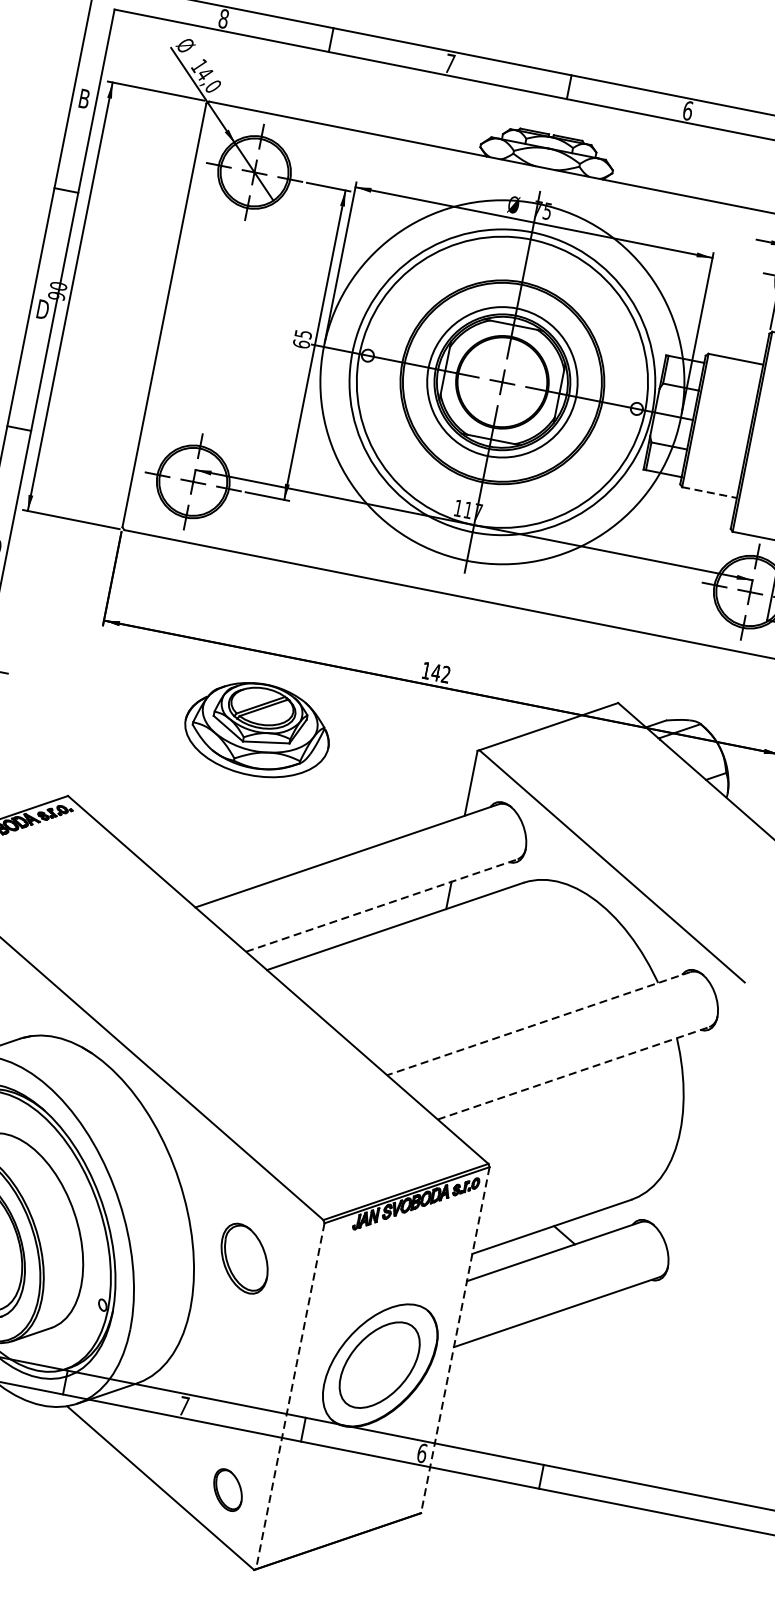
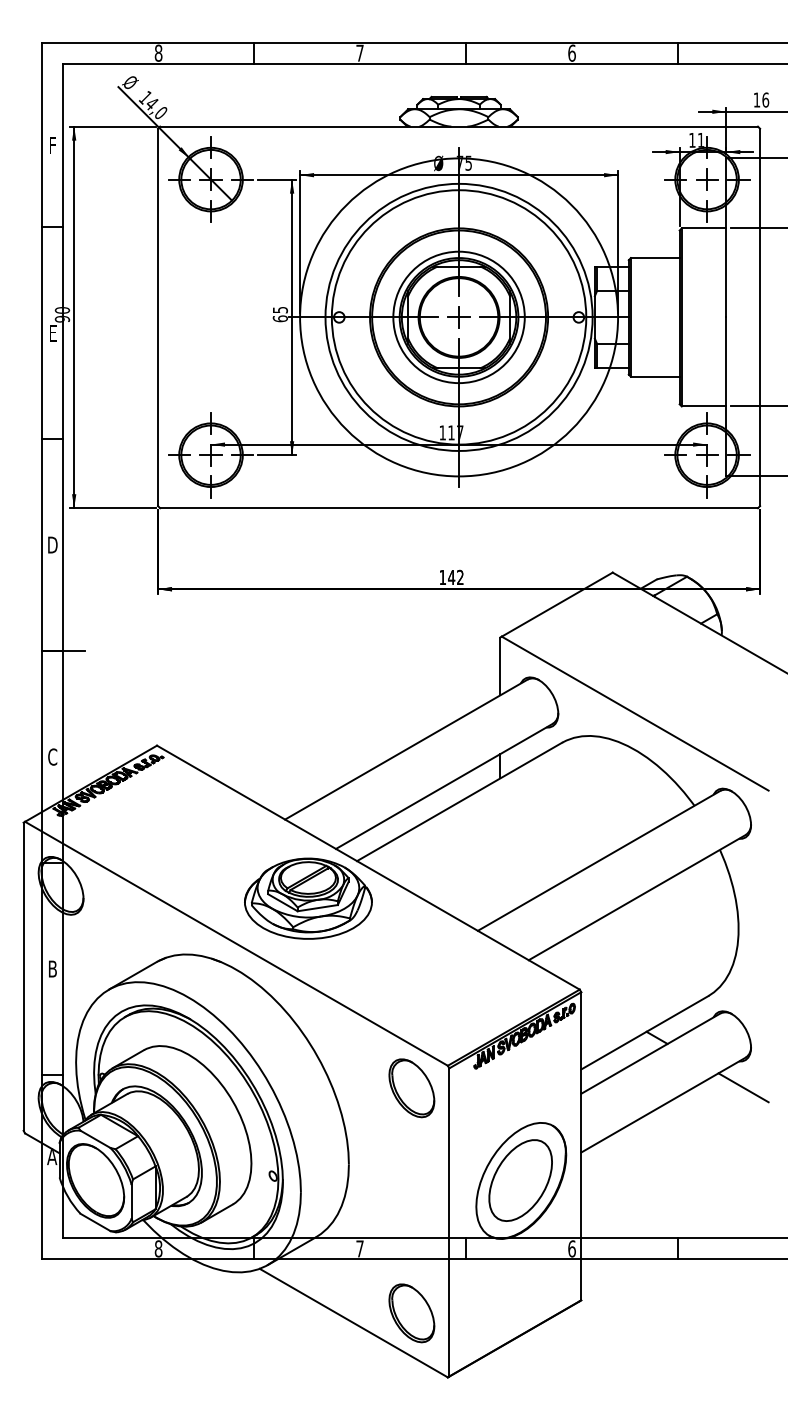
text: (84, 98) -> (52, 145), B -> F
text: (42, 308) -> (52, 332), D -> E
line: (709, 492) -> (655, 376), dashed -> solid
part: (257, 729) -> (308, 898), moved
line: (381, 905) -> (444, 786), dashed -> solid
line: (538, 1024) -> (598, 861), dashed -> solid
line: (573, 1073) -> (637, 897), dashed -> solid
part: (244, 1258) -> (411, 1088), moved
line: (650, 1310) -> (743, 1087), added
line: (455, 1340) -> (581, 1146), dashed -> solid
line: (290, 1396) -> (449, 1222), dashed -> solid
part: (227, 1490) -> (411, 1313), size x1.67

